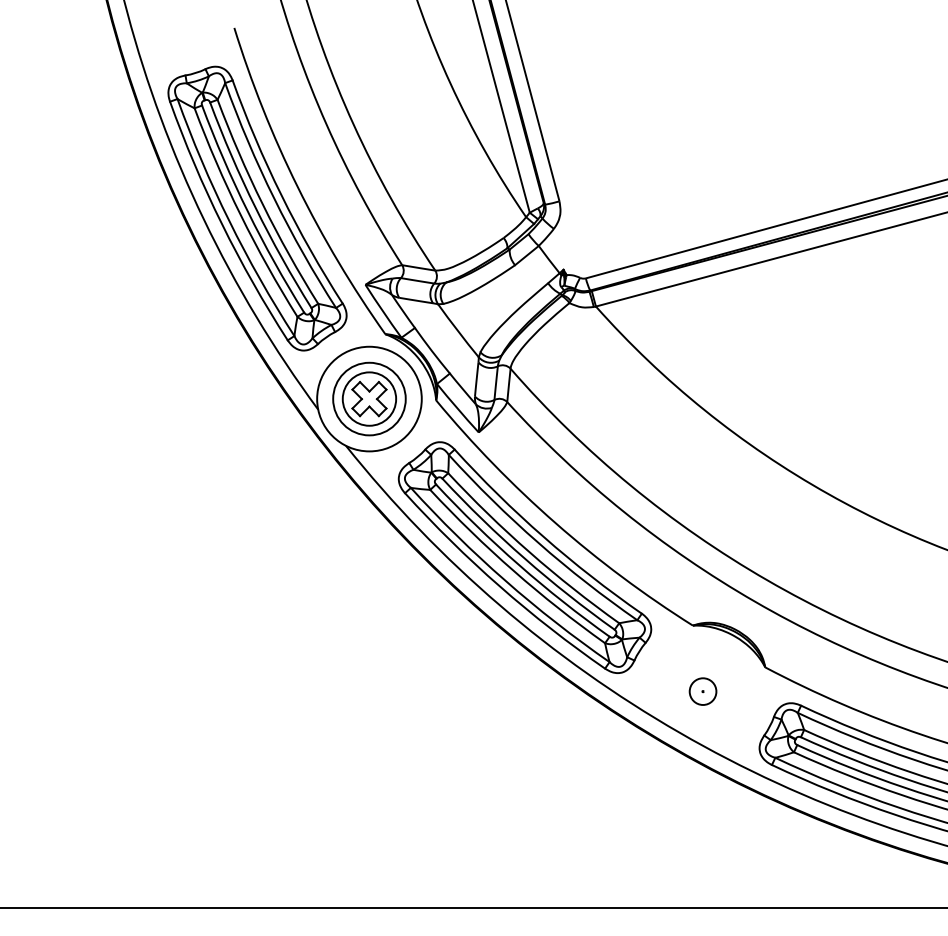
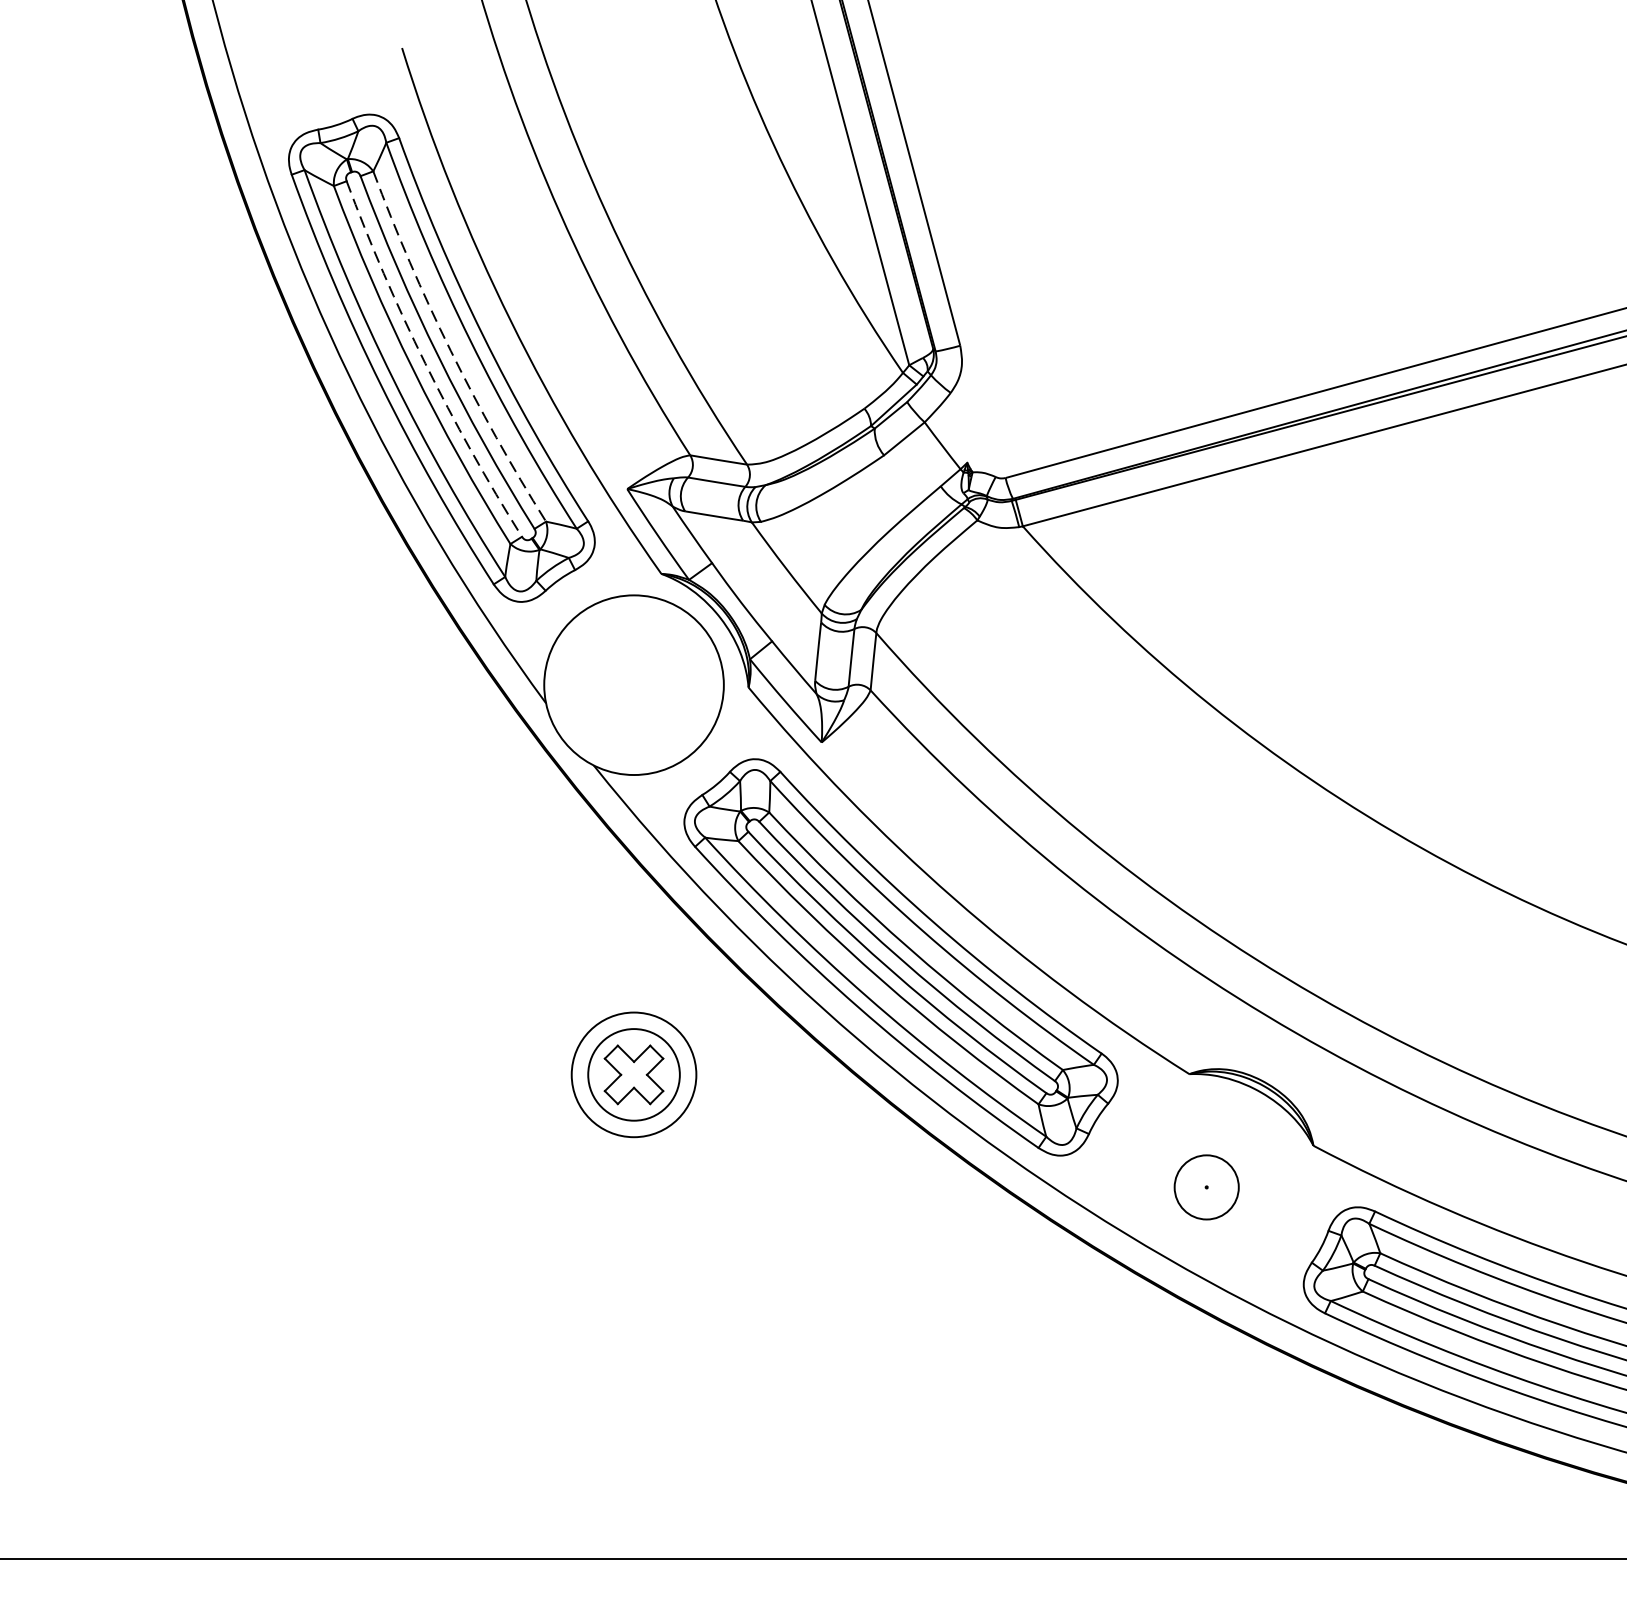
arc: (262, 204) -> (450, 351), solid -> dashed
arc: (247, 211) -> (424, 363), solid -> dashed
part: (369, 398) -> (634, 1073), moved
circle: (702, 691) -> (1205, 1187), size x1.4

